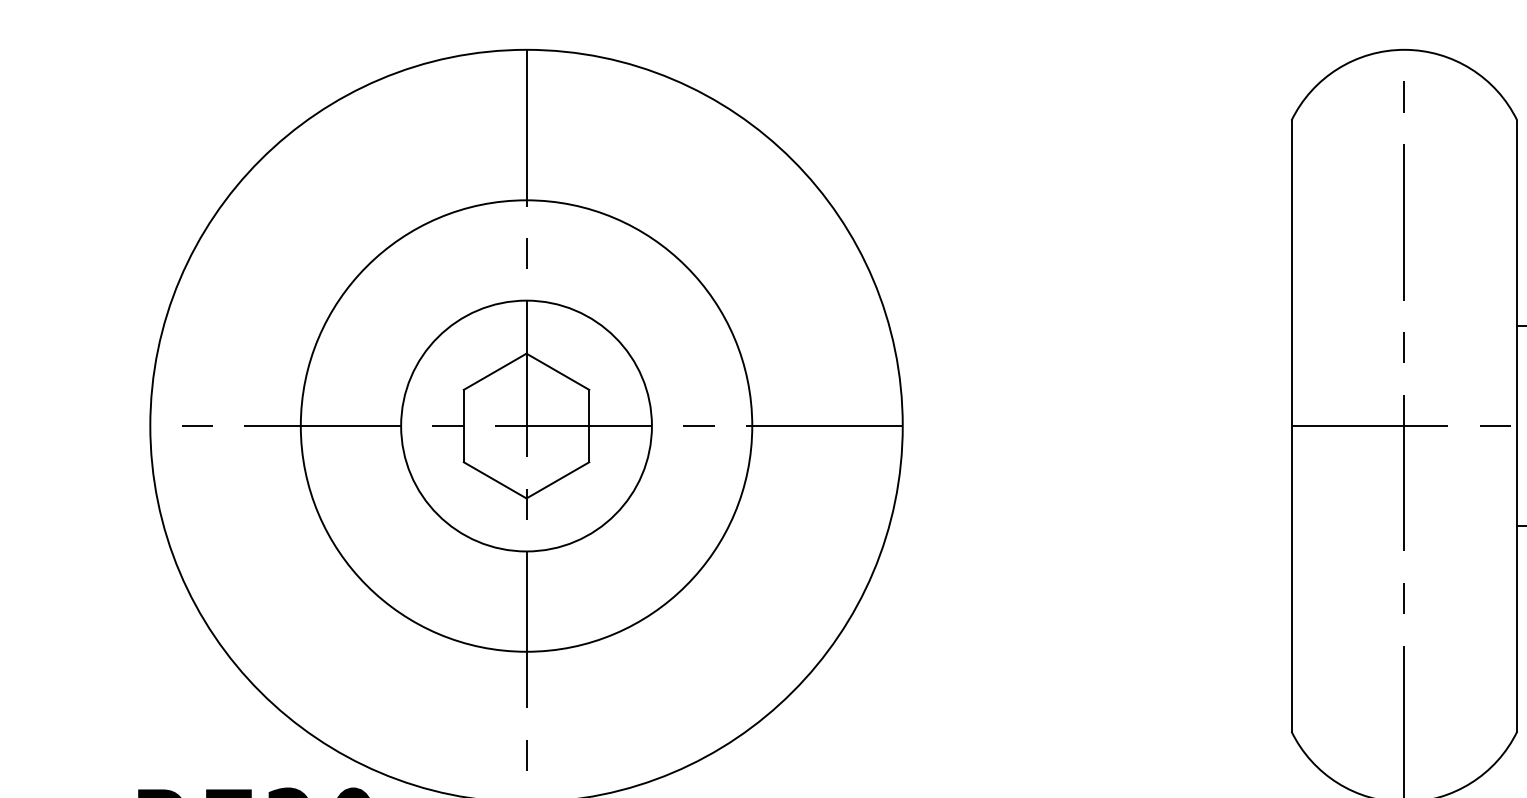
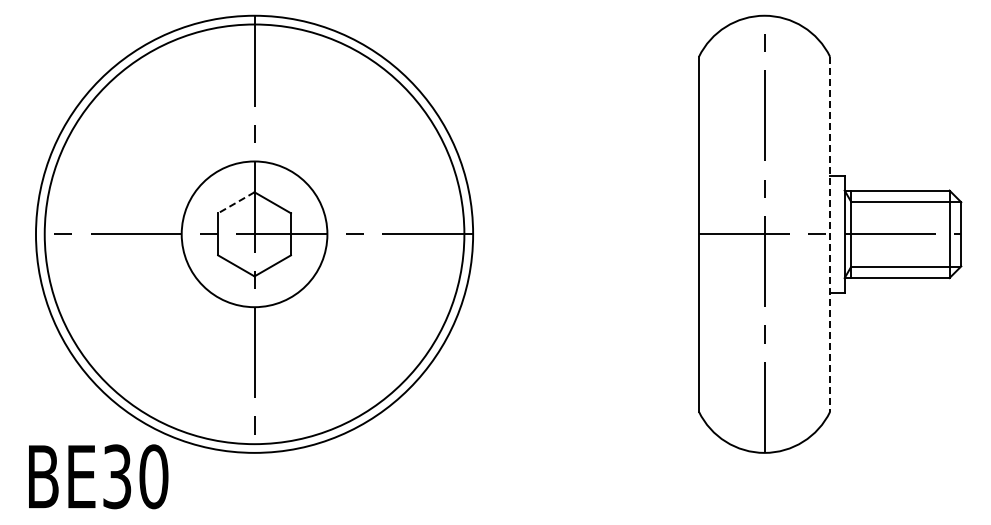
line: (493, 372) -> (235, 203), solid -> dashed
circle: (526, 426) -> (254, 234), size x1.6
line: (1517, 426) -> (830, 234), solid -> dashed

